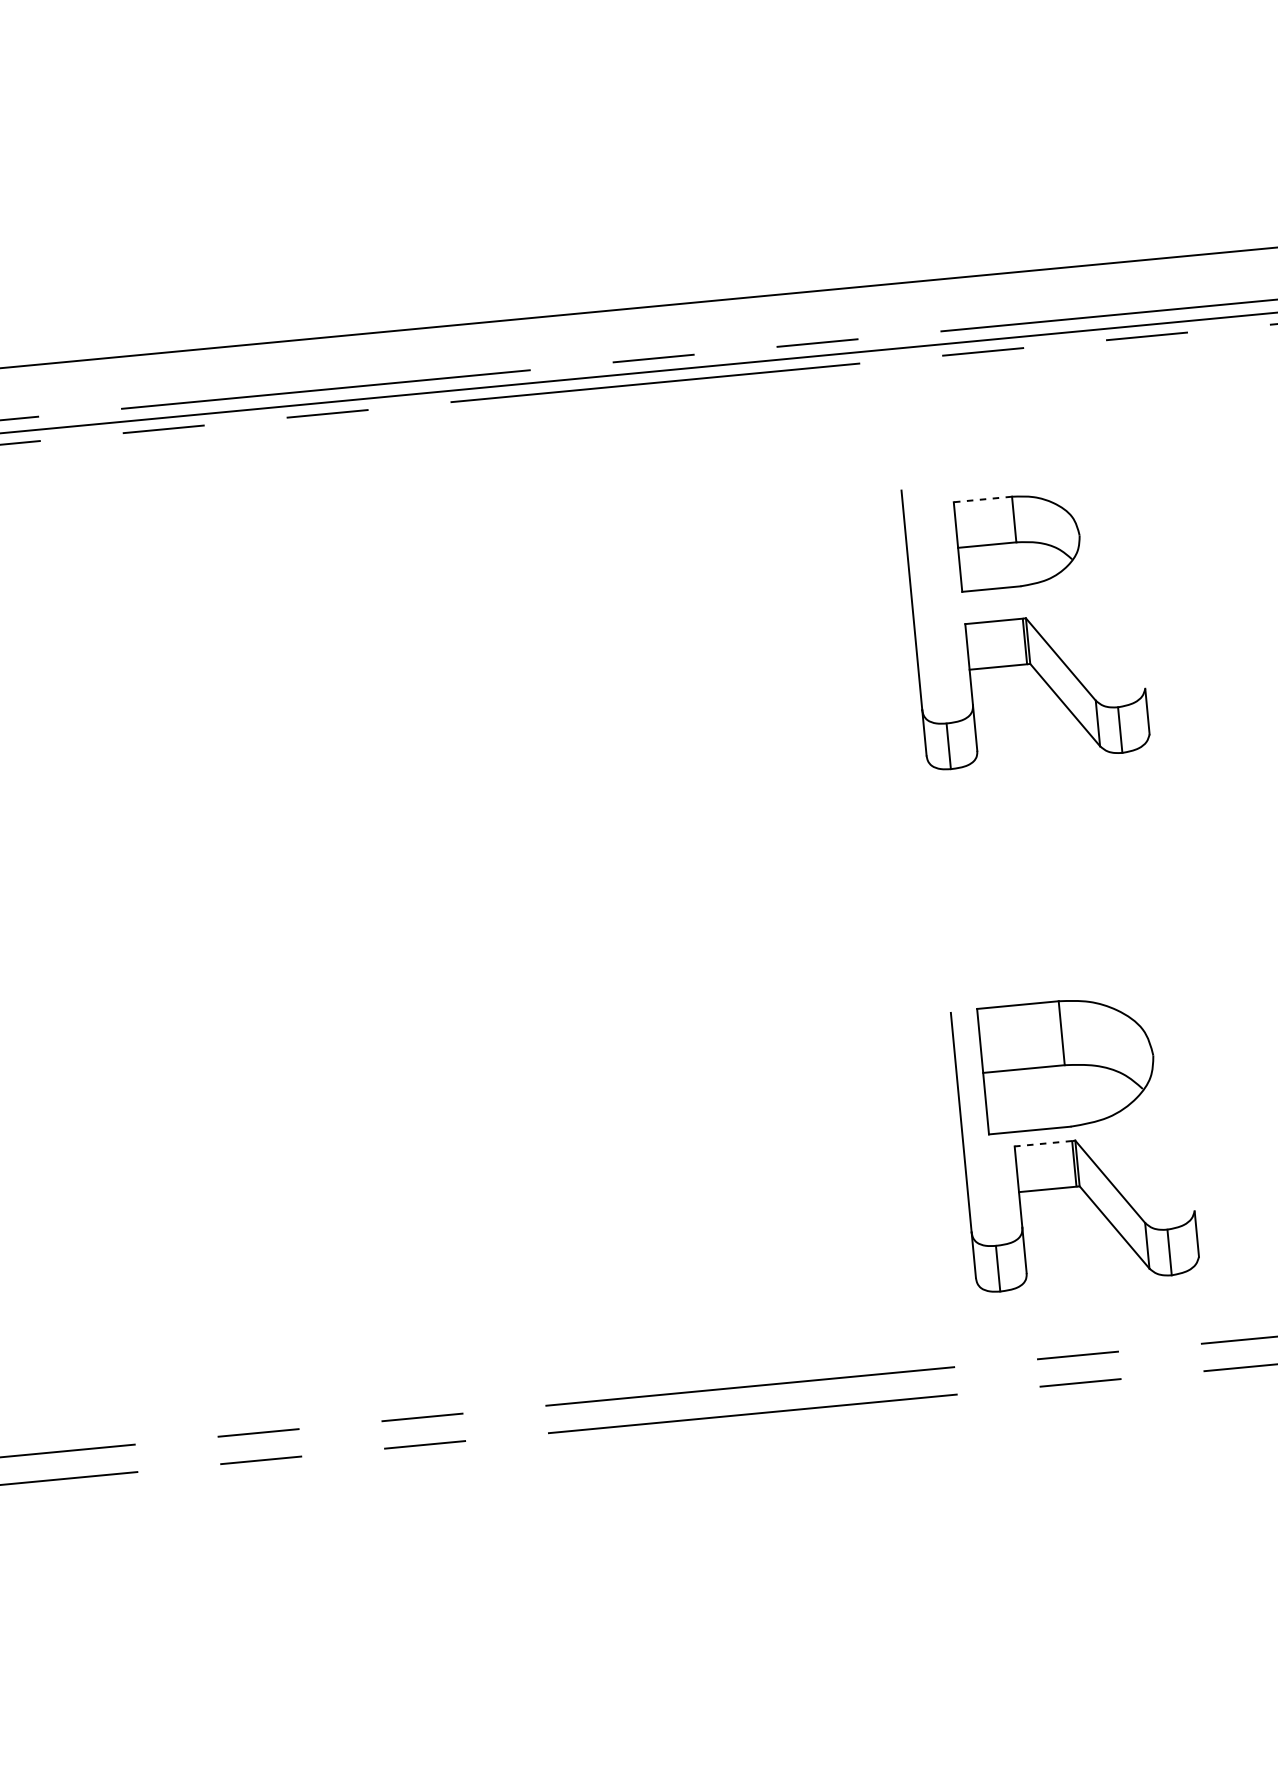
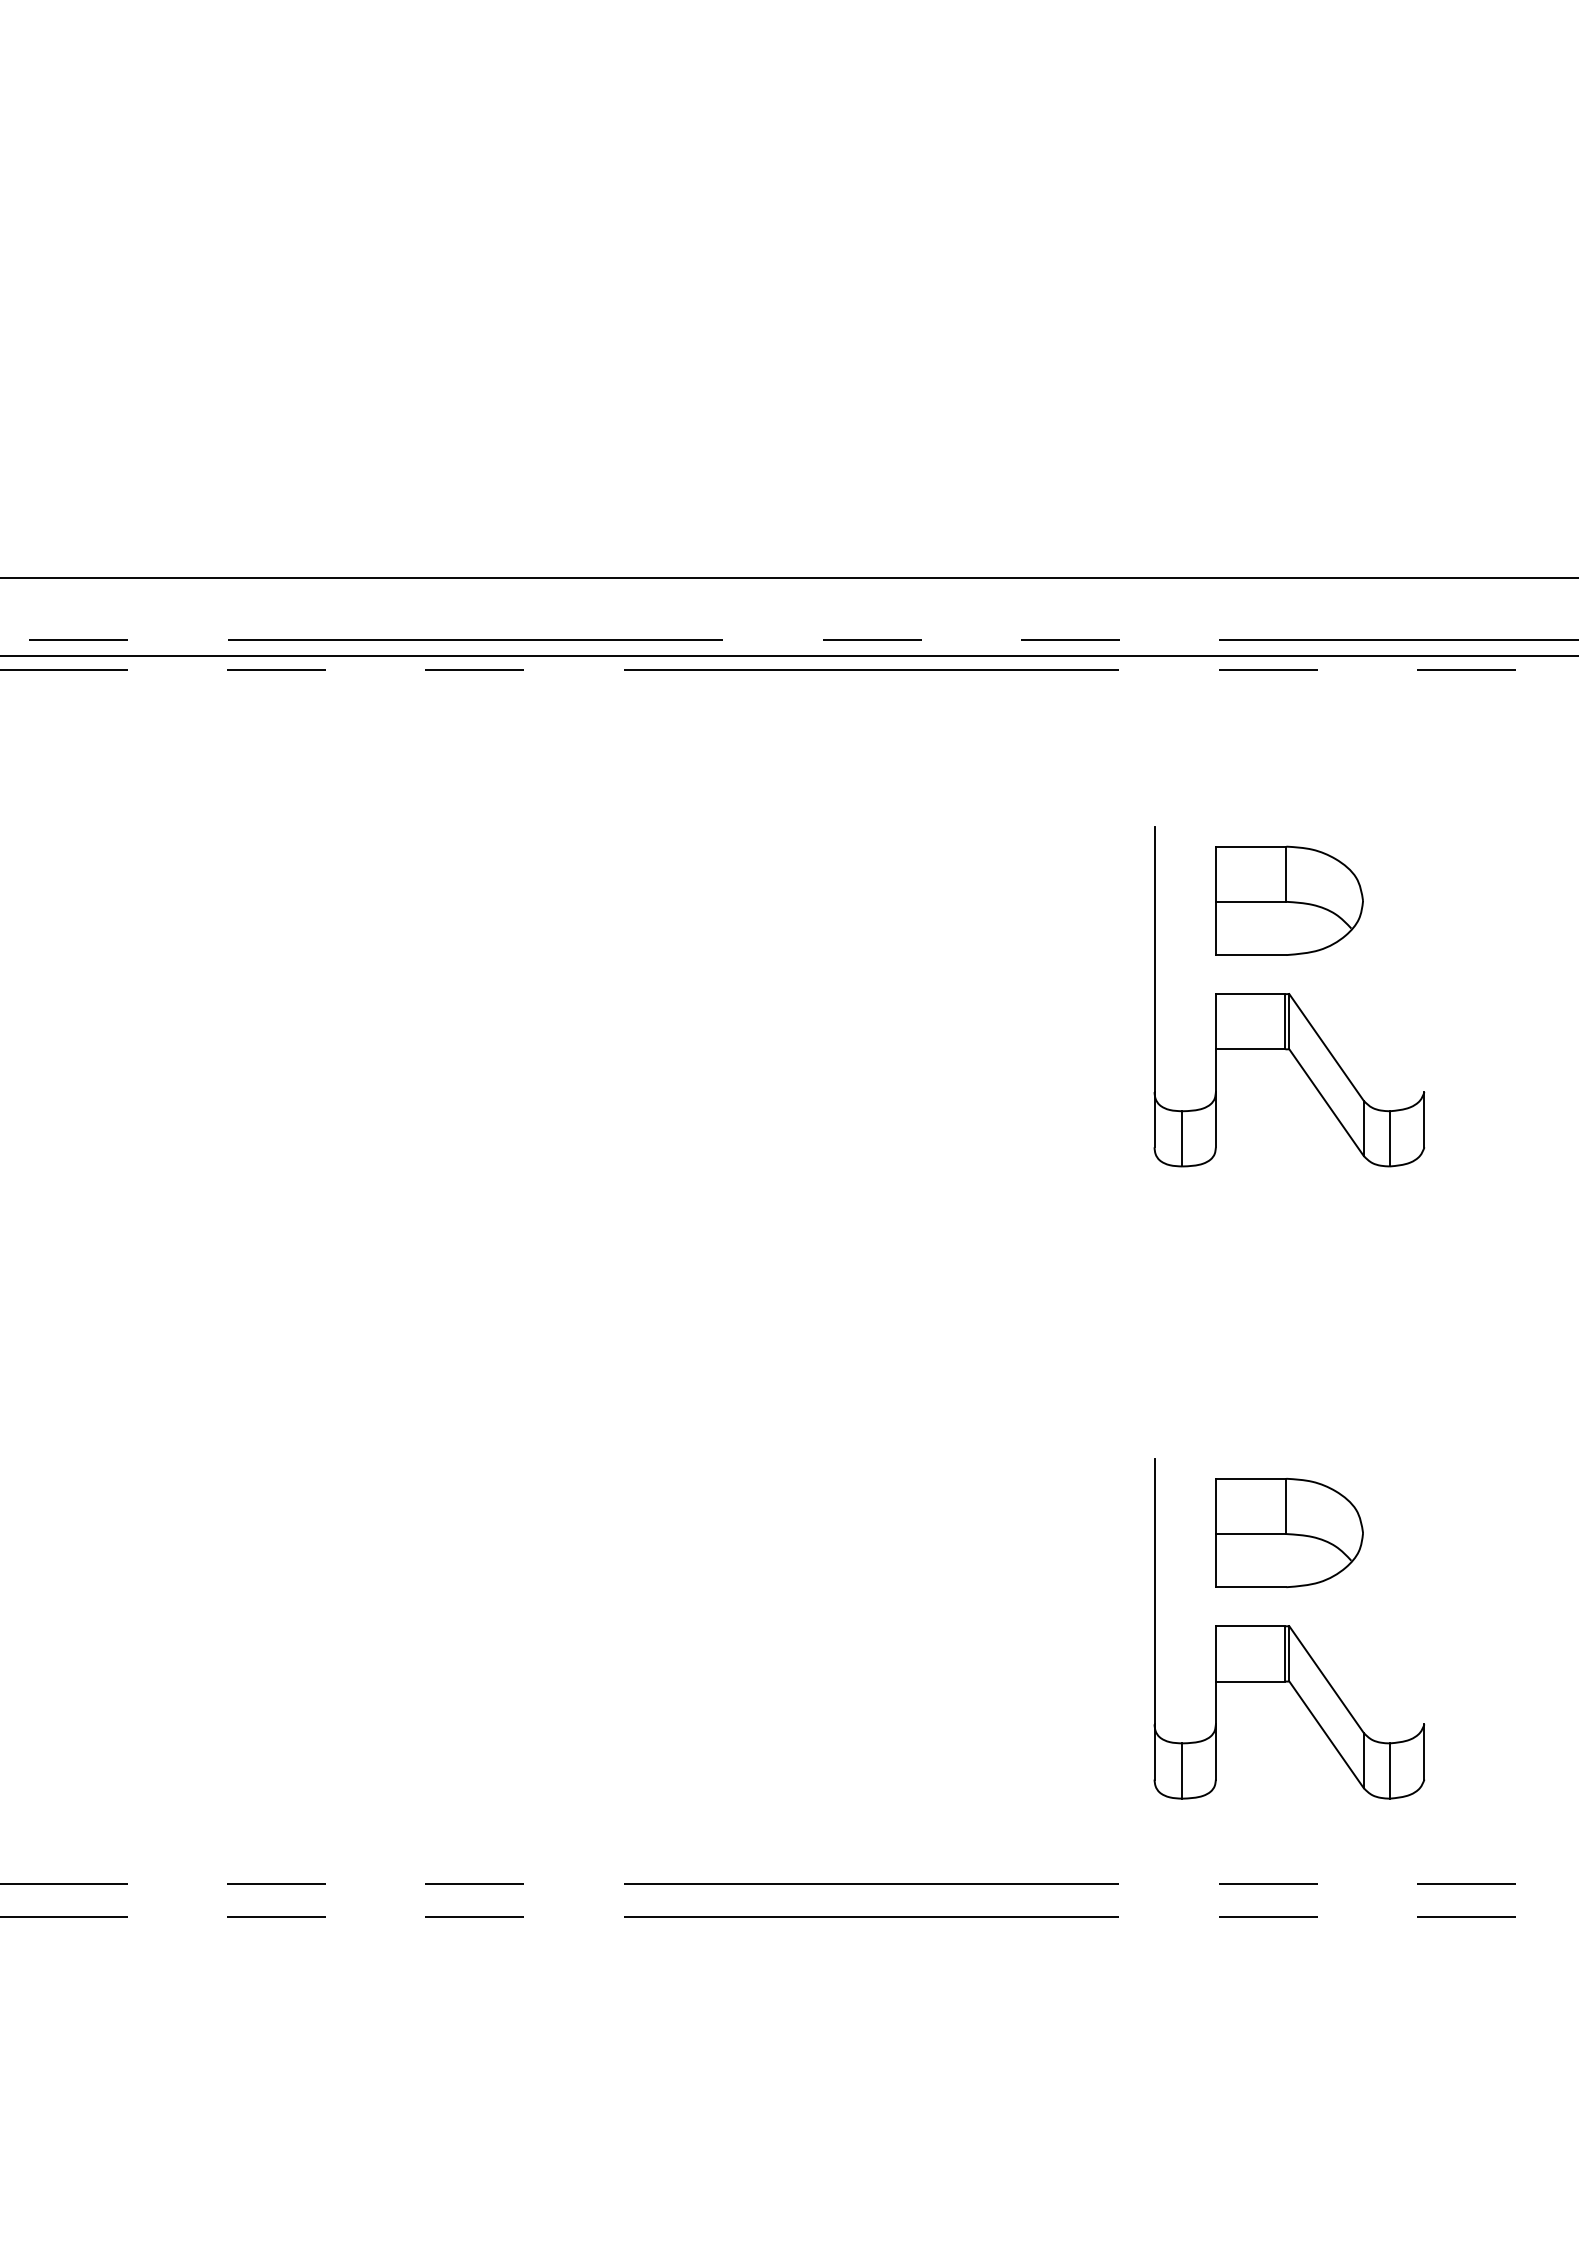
line: (982, 499) -> (1250, 846), dashed -> solid
part: (1068, 1063) -> (1289, 1532), size x0.71
line: (1043, 1143) -> (1250, 1626), dashed -> solid

